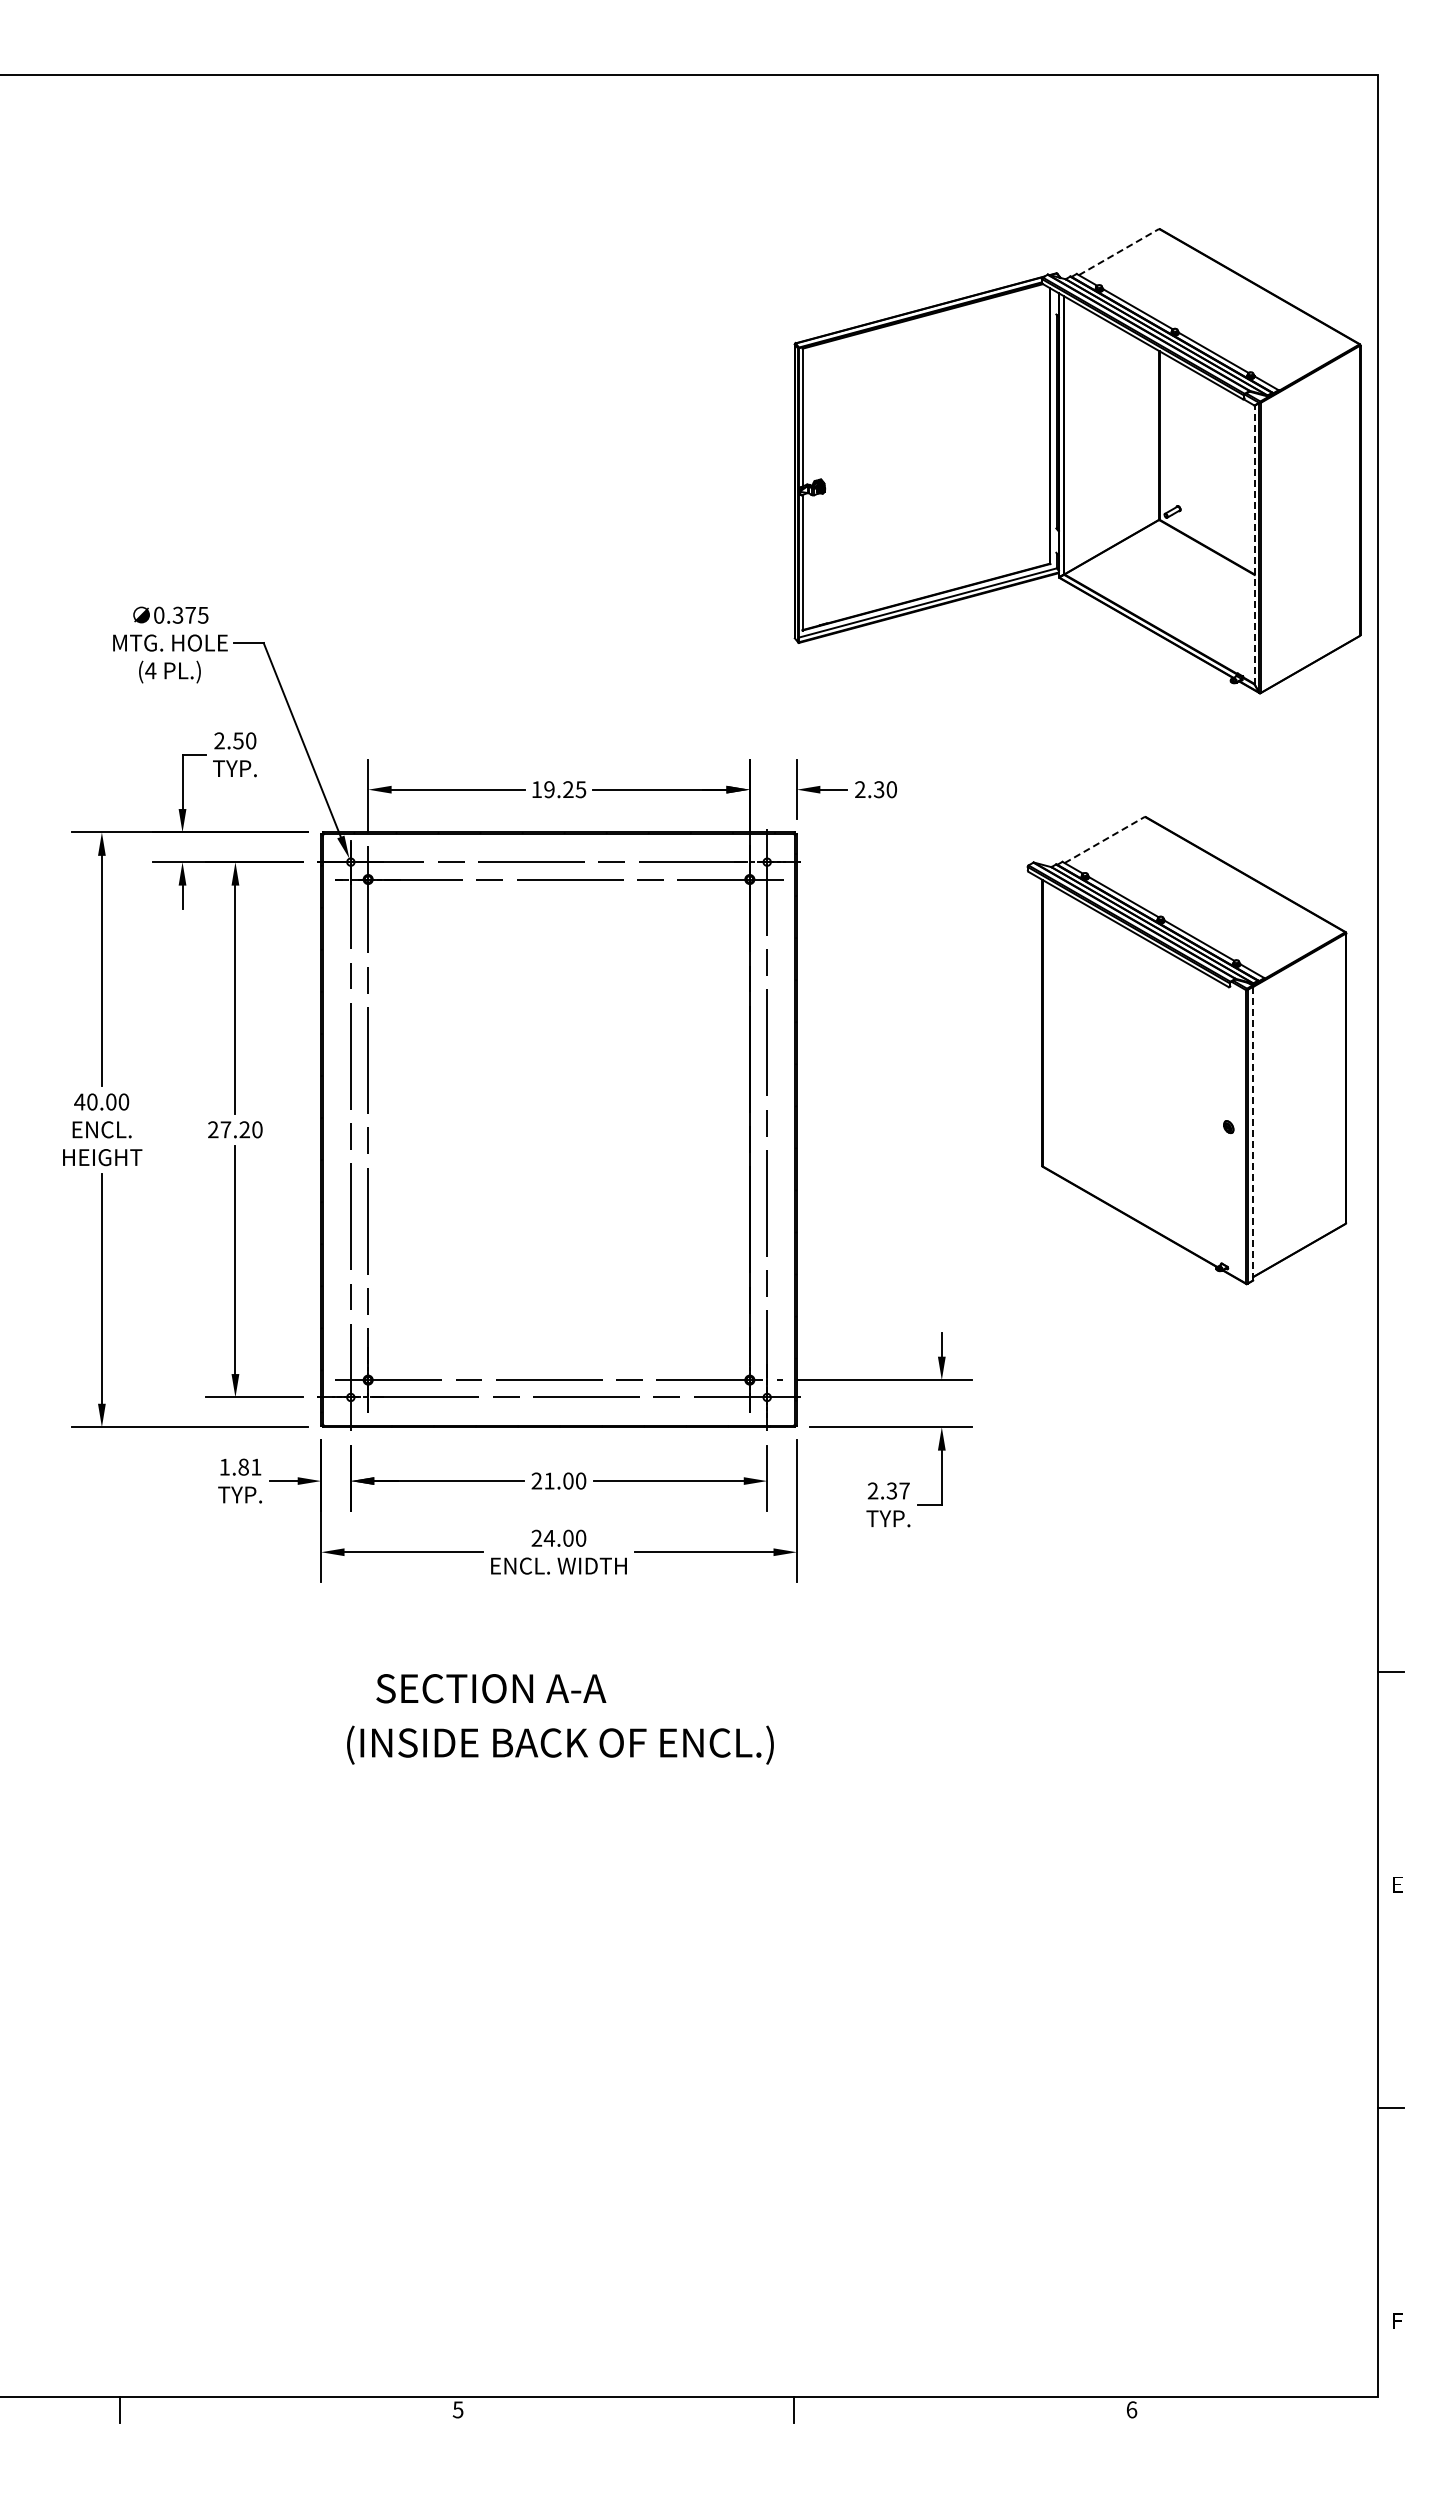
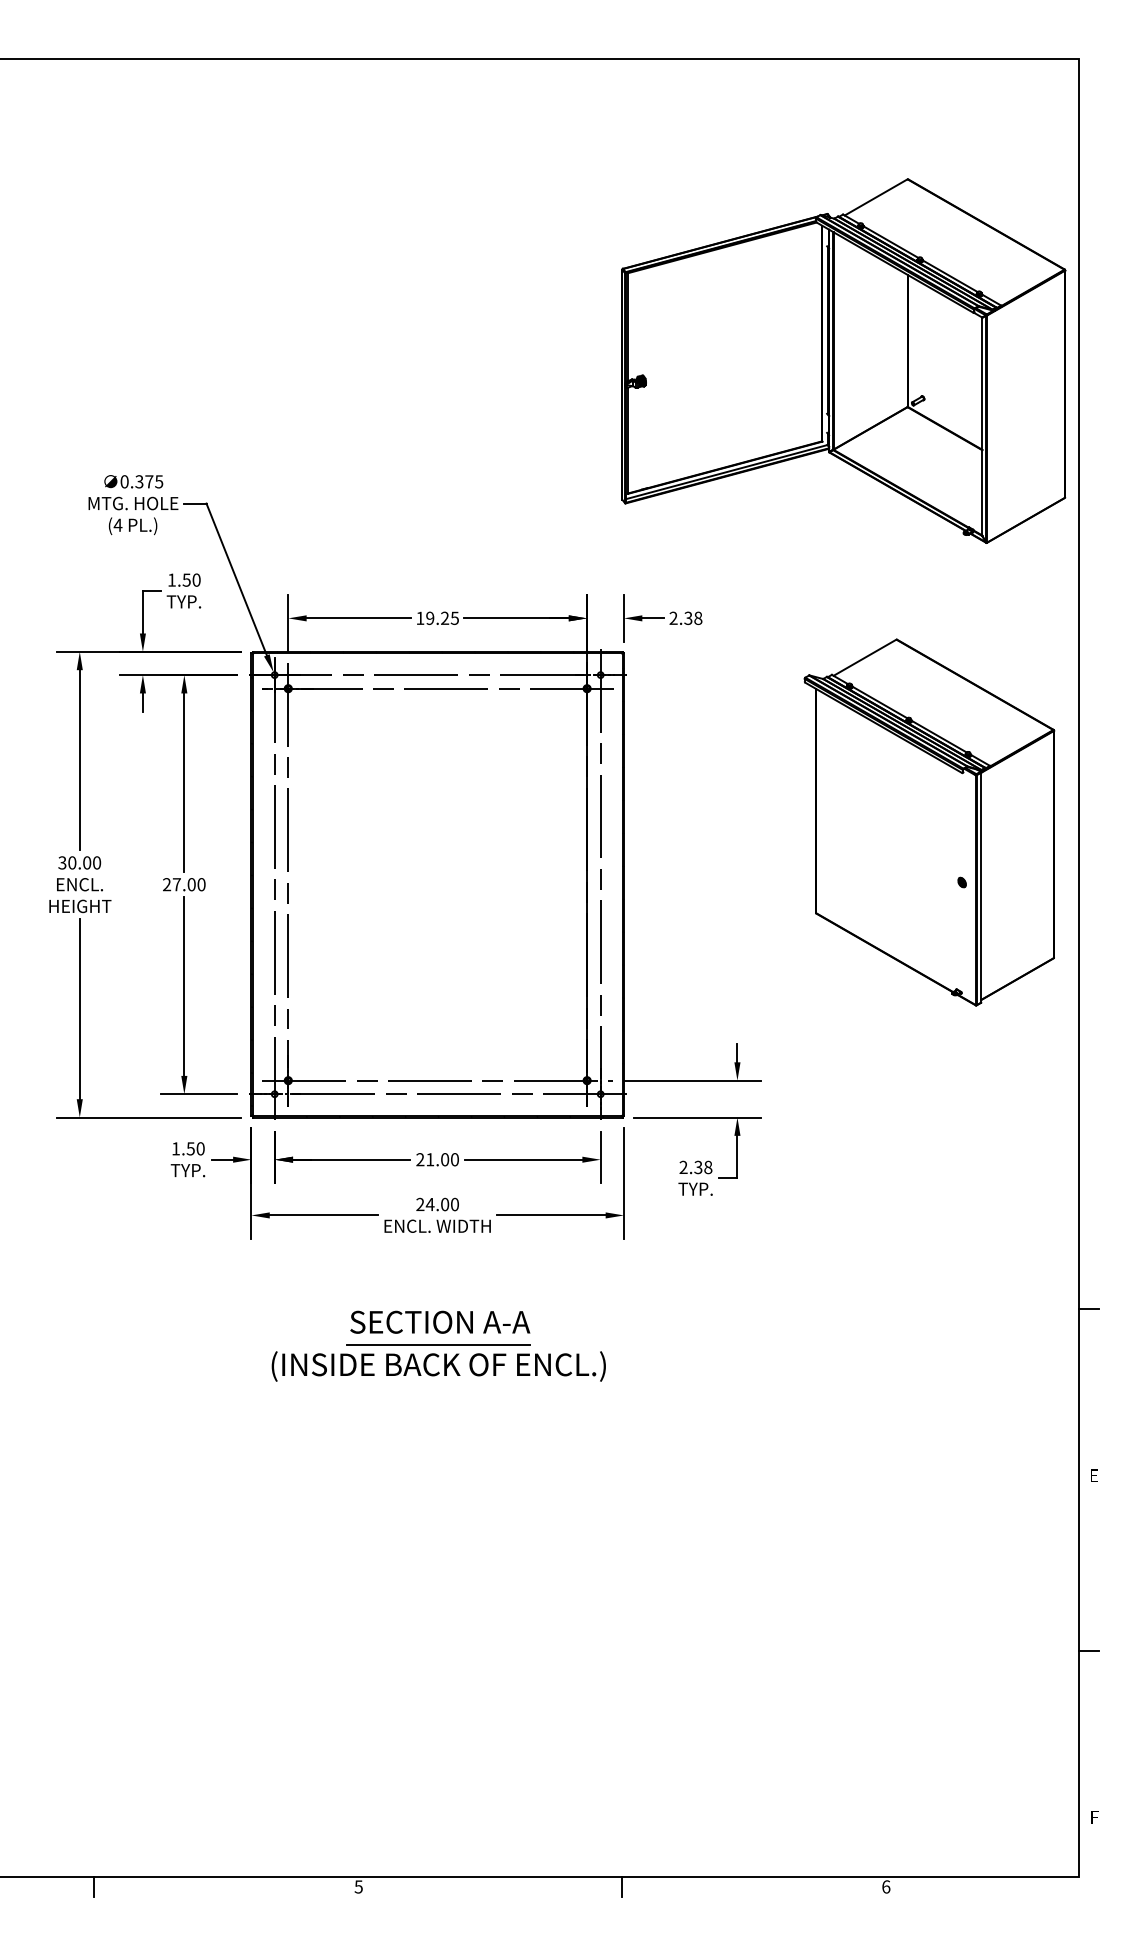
line: (1119, 251) -> (876, 196), dashed -> solid
line: (1254, 544) -> (982, 426), dashed -> solid
text: (219, 740) -> (171, 579), 2.50 -> 1.50
text: (891, 789) -> (698, 618), 2.30 -> 2.38
line: (1105, 839) -> (865, 657), dashed -> solid
text: (79, 1101) -> (62, 862), 40.00 -> 30.00
text: (244, 1129) -> (191, 884), 27.20 -> 27.00
line: (1253, 1133) -> (981, 887), dashed -> solid
text: (249, 1466) -> (195, 1148), 1.81 -> 1.50
text: (904, 1490) -> (708, 1167), 2.37 -> 2.38
text: (491, 1688) -> (440, 1322), moved
line: (559, 1717) -> (438, 1344), added

